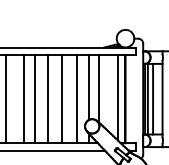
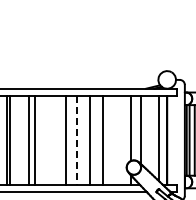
line: (6, 99) -> (48, 140), removed
line: (35, 99) -> (77, 140), solid -> dashed
line: (76, 99) -> (118, 140), removed

